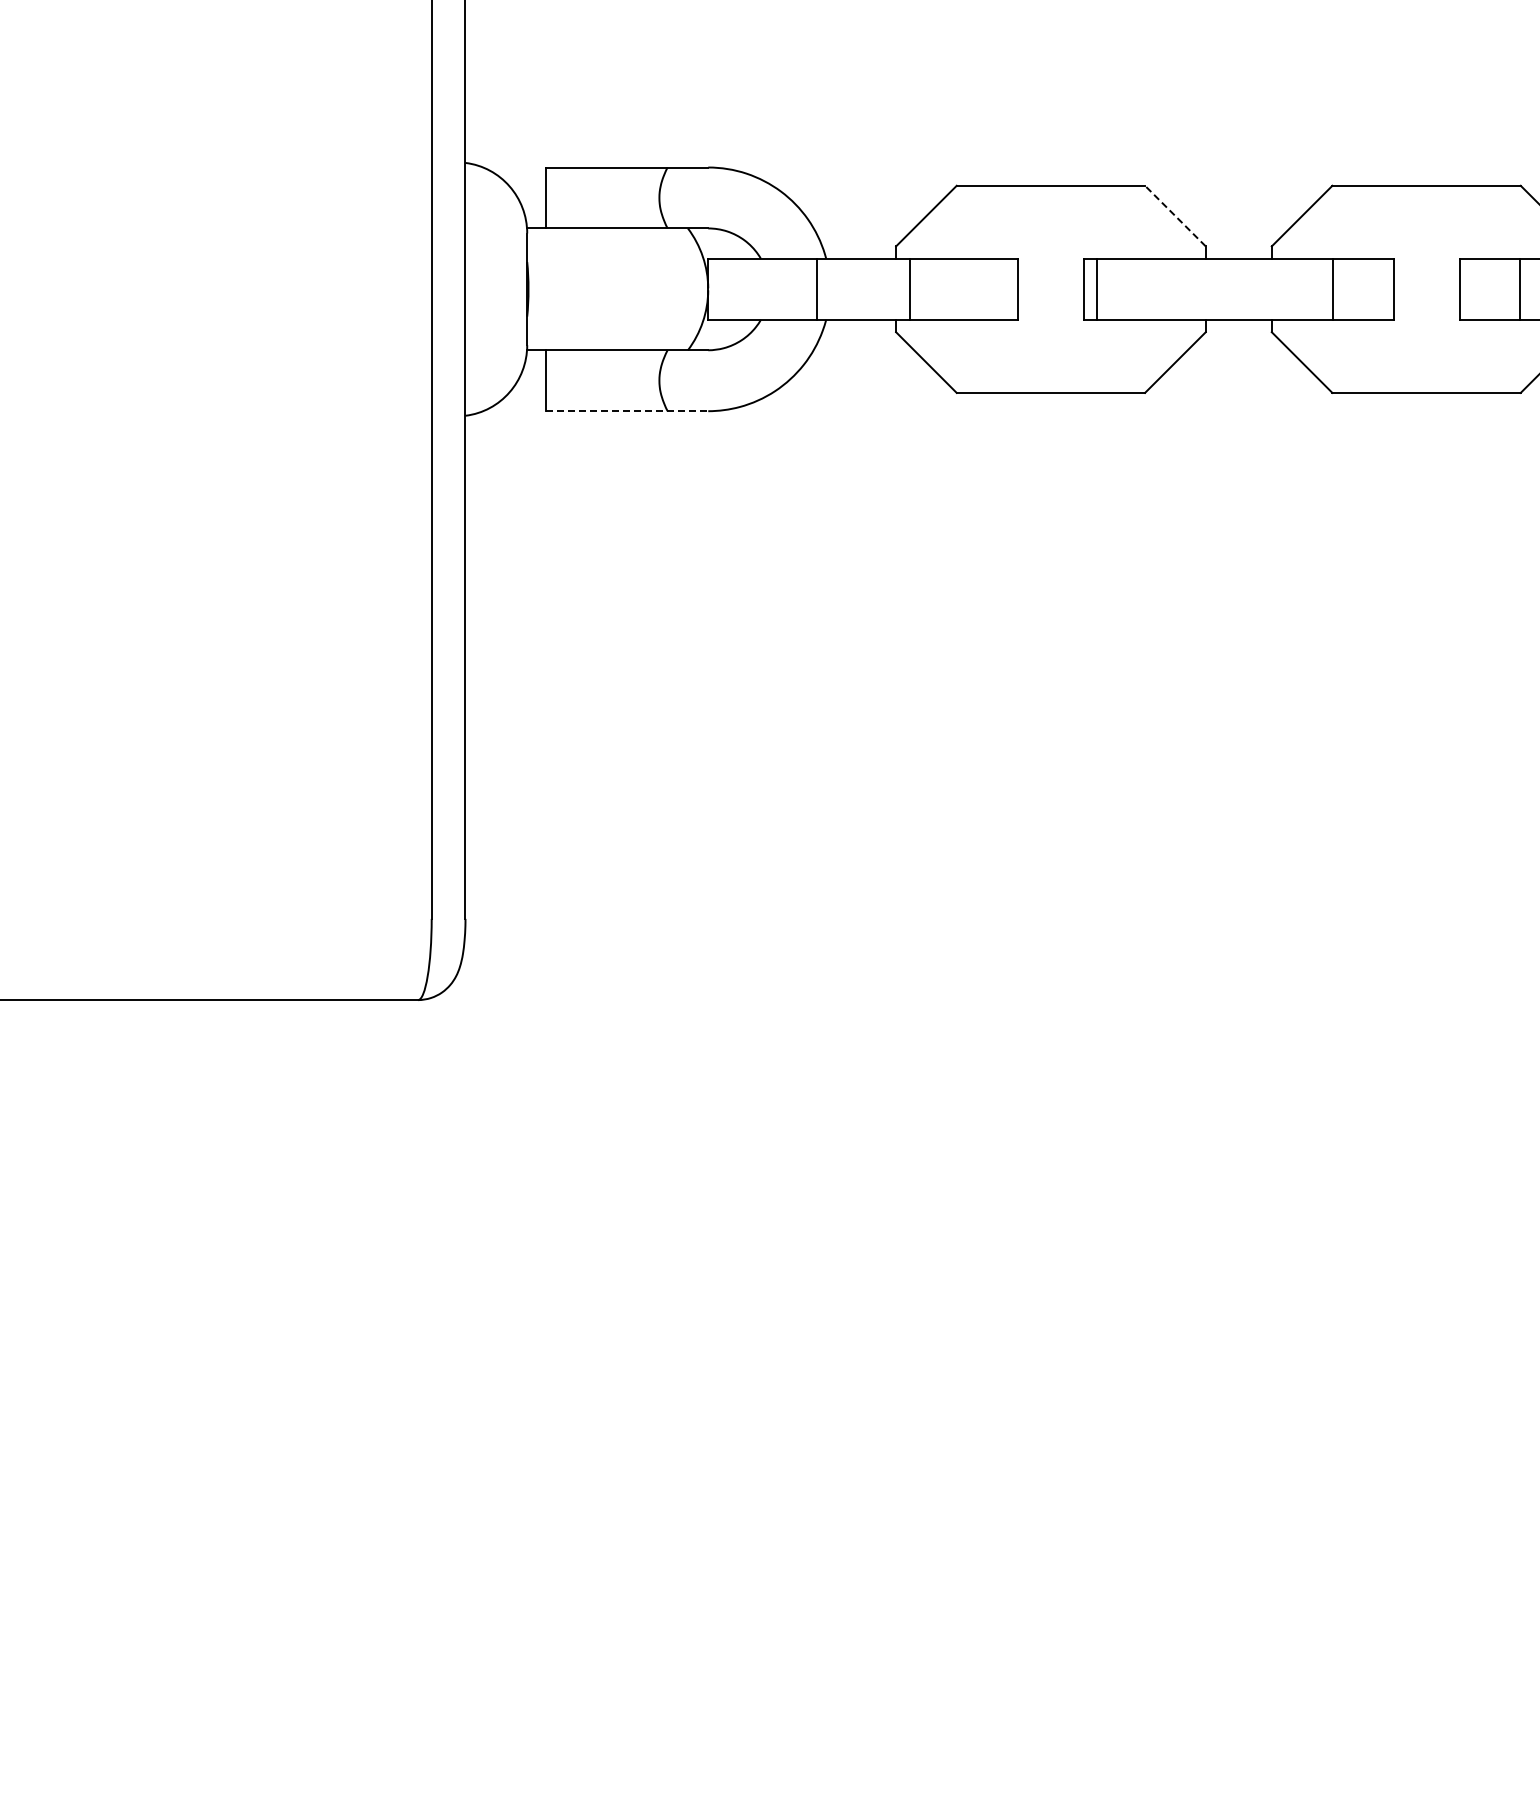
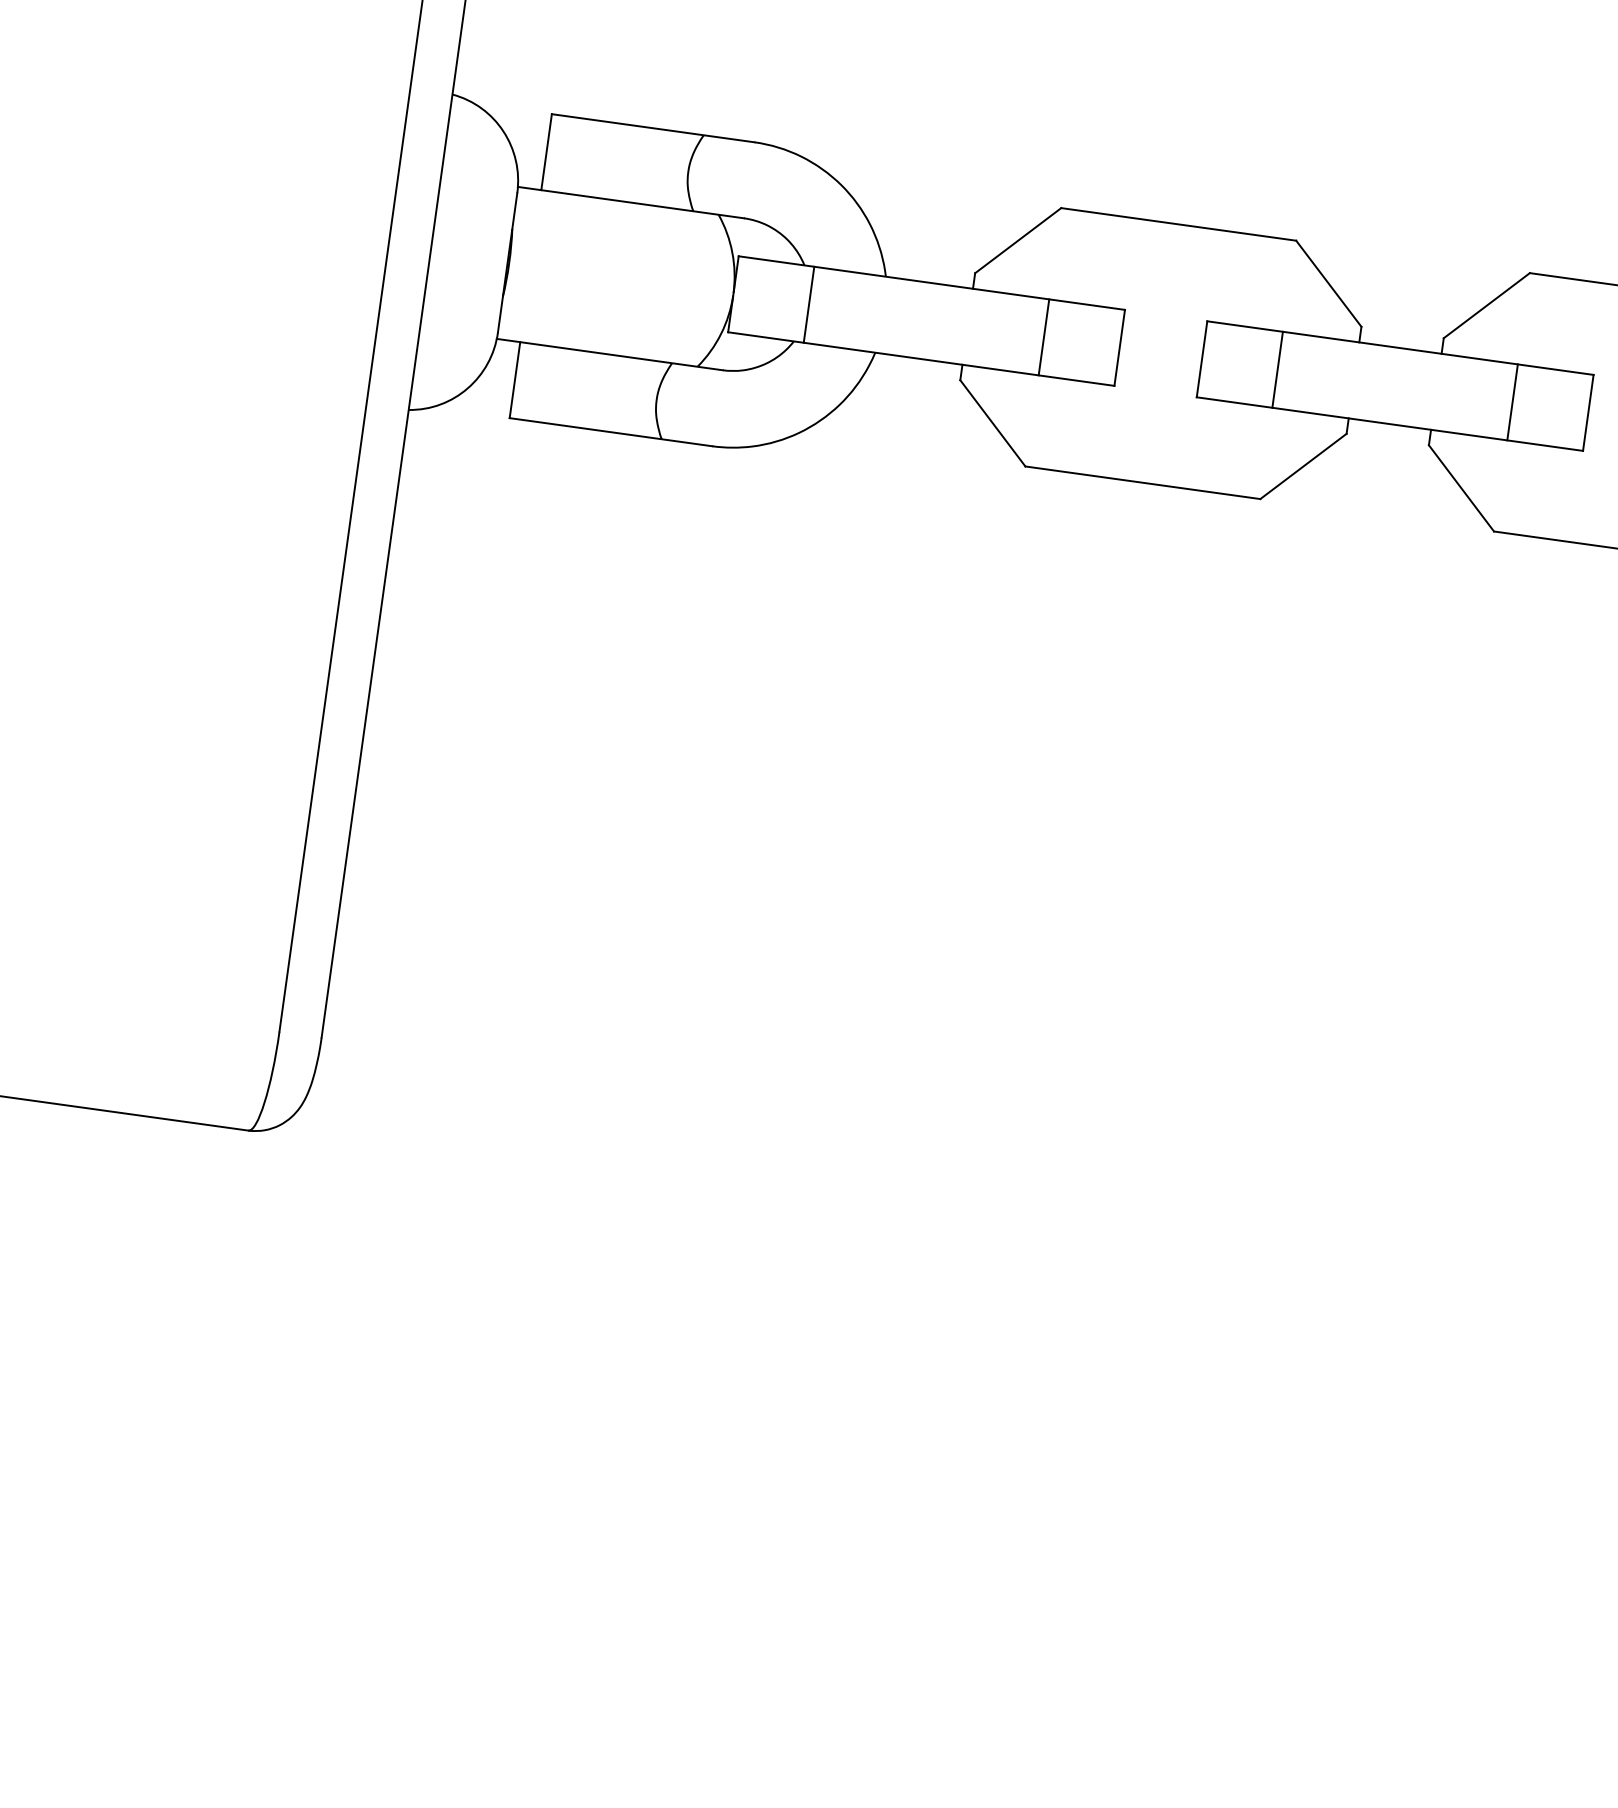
line: (1175, 216) -> (1328, 284), dashed -> solid
line: (816, 288) -> (808, 303), moved
line: (910, 288) -> (1044, 336), moved
line: (1096, 288) -> (1277, 368), moved
line: (627, 411) -> (611, 432), dashed -> solid

